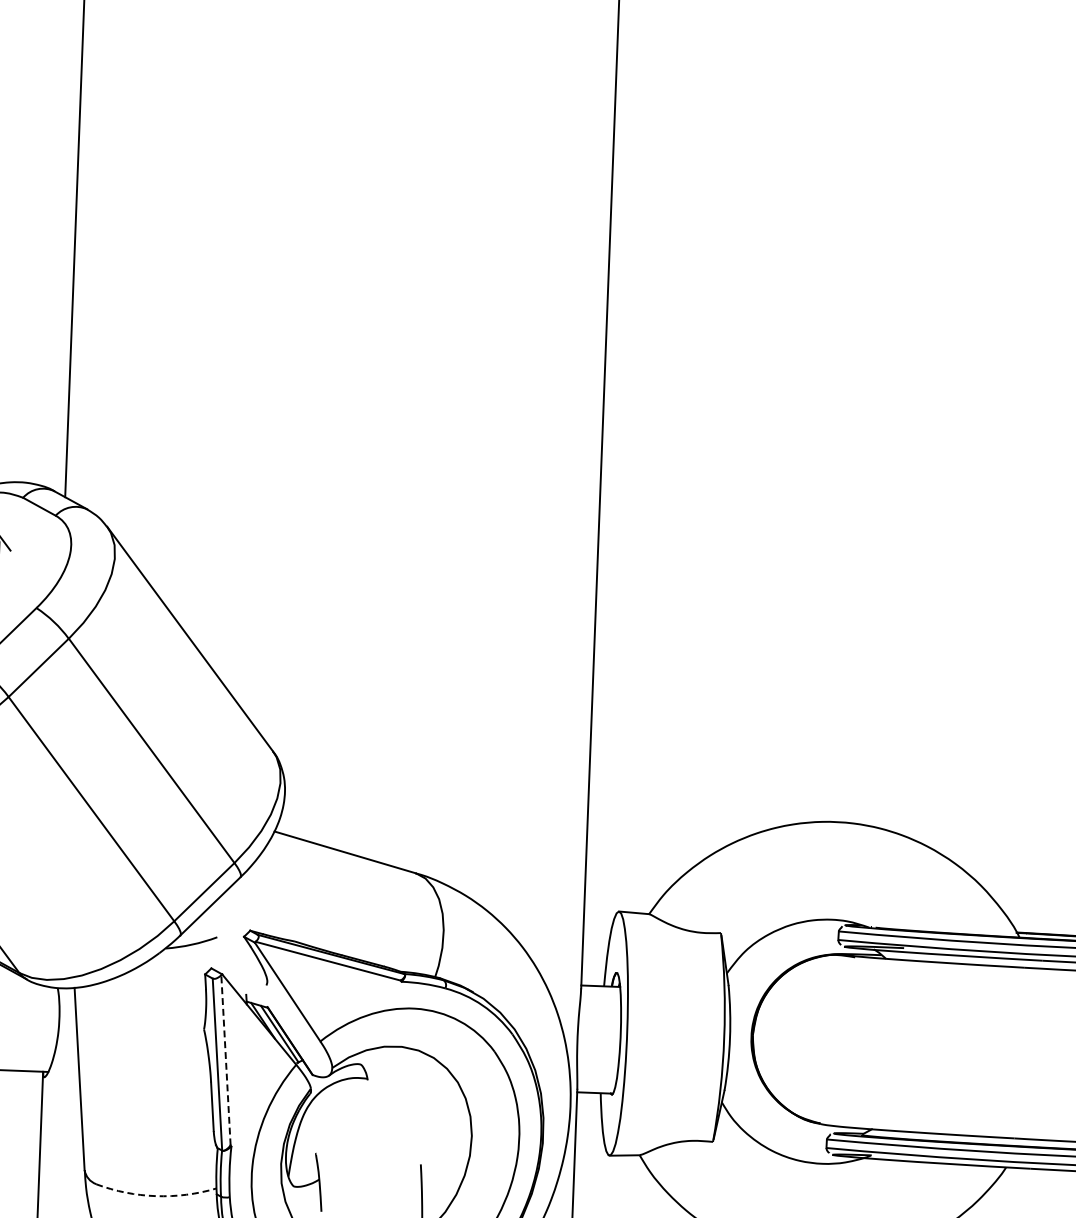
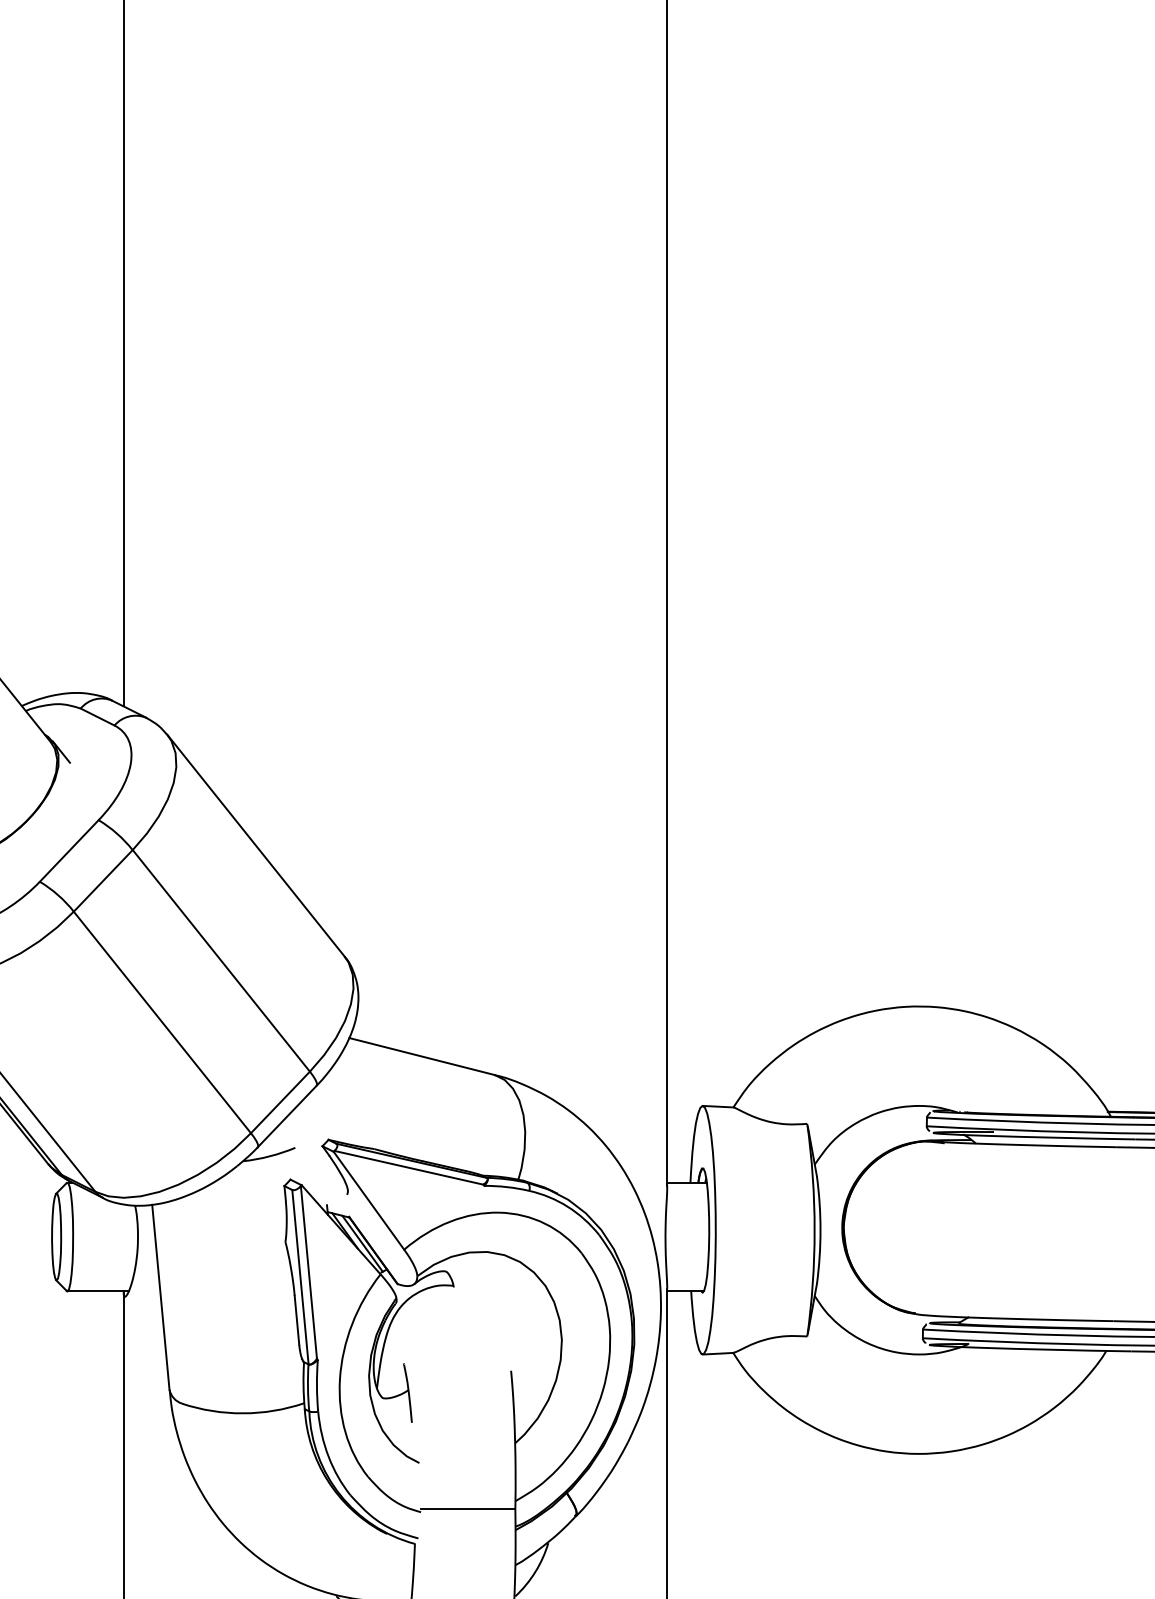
line: (225, 1060) -> (308, 1272), dashed -> solid
arc: (156, 1196) -> (243, 1413), dashed -> solid

